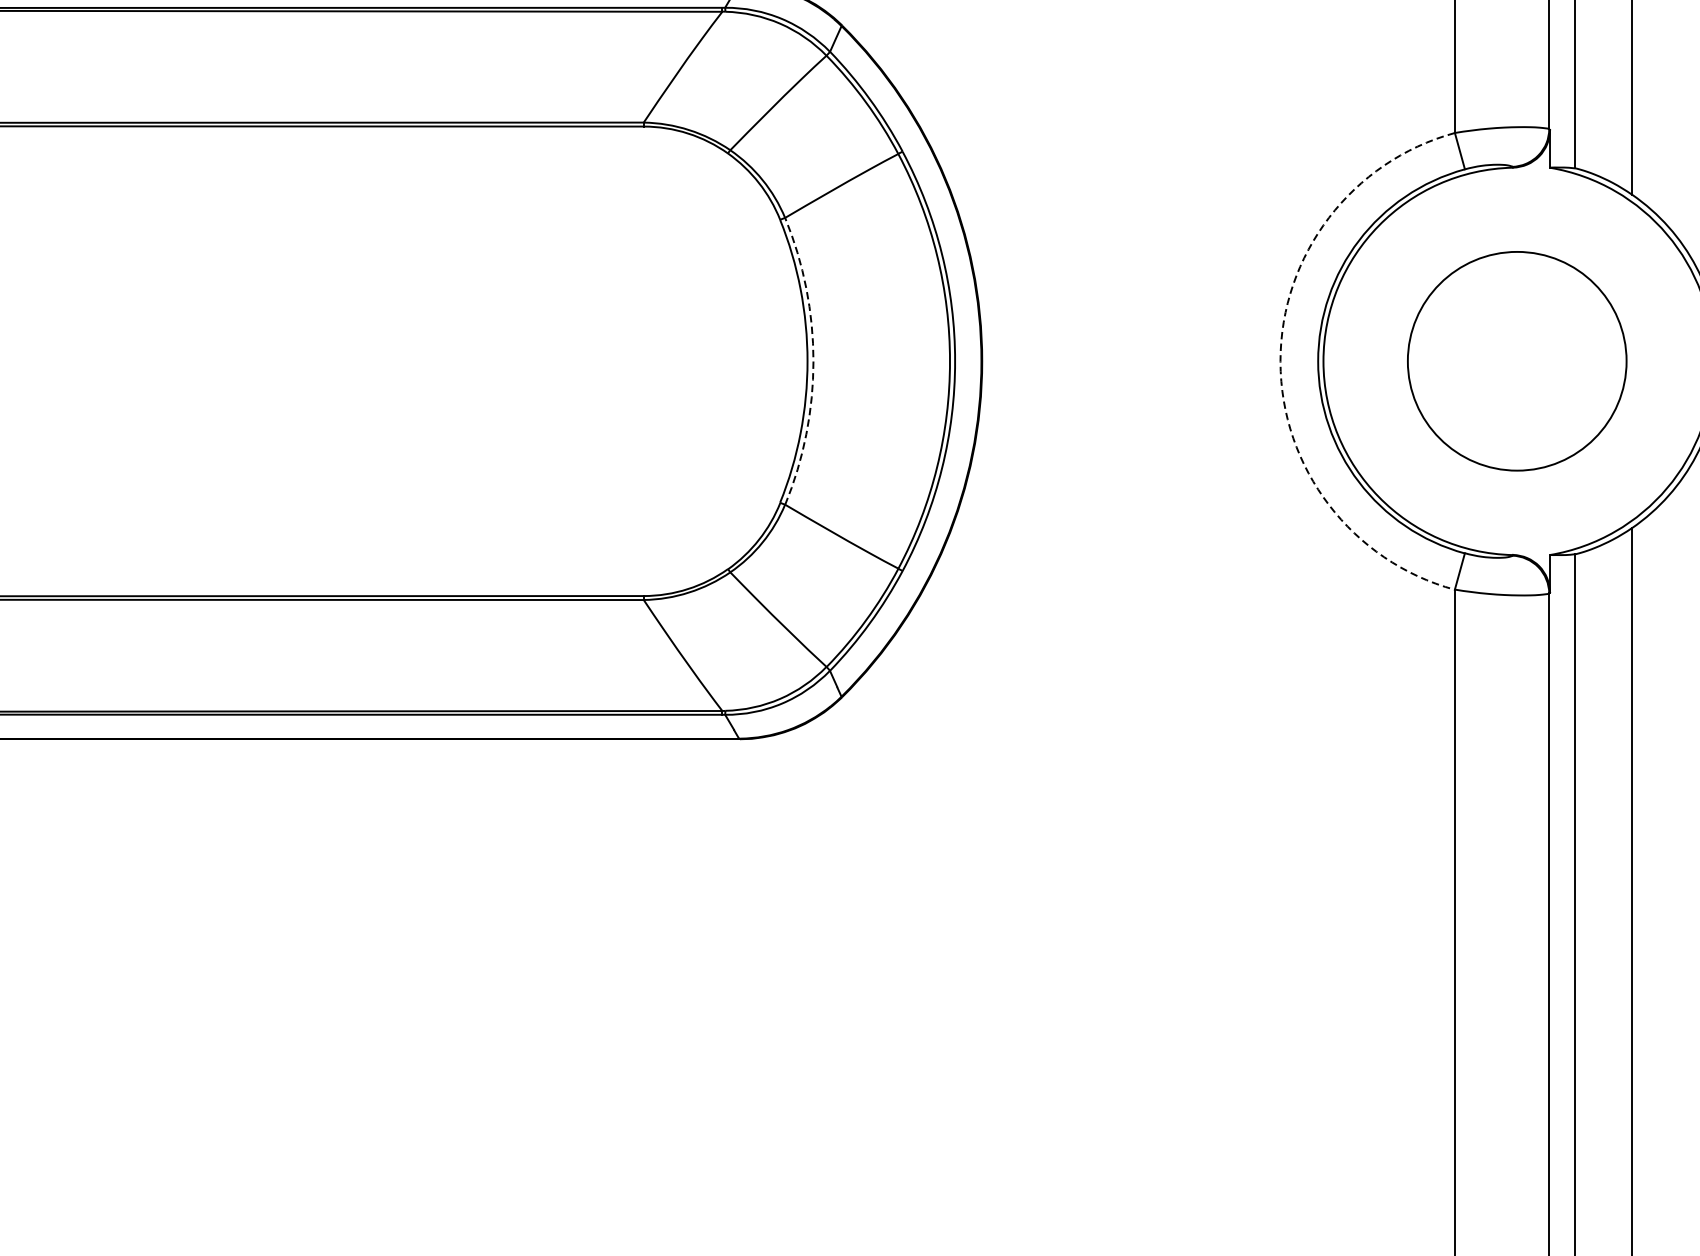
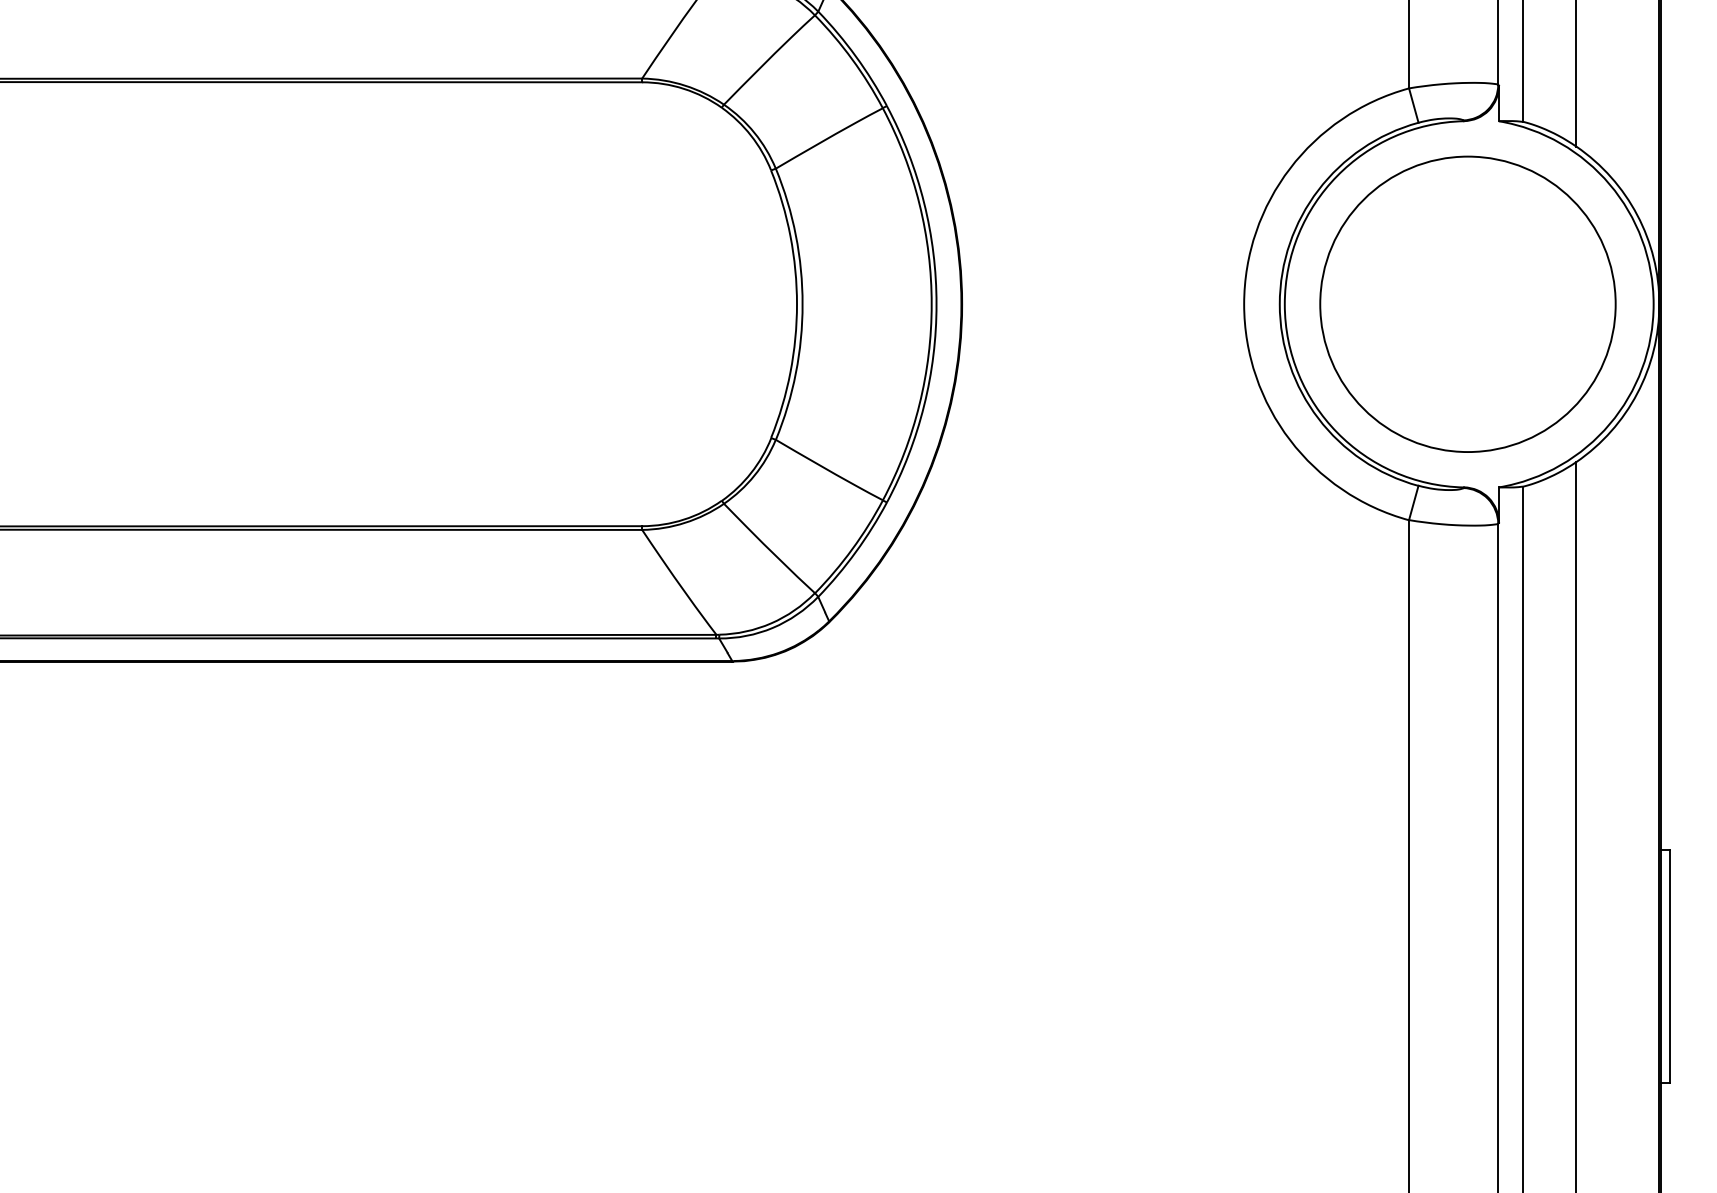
circle: (1516, 360) -> (1467, 303), size x1.43
arc: (813, 361) -> (802, 304), dashed -> solid
arc: (1280, 361) -> (1244, 304), dashed -> solid

